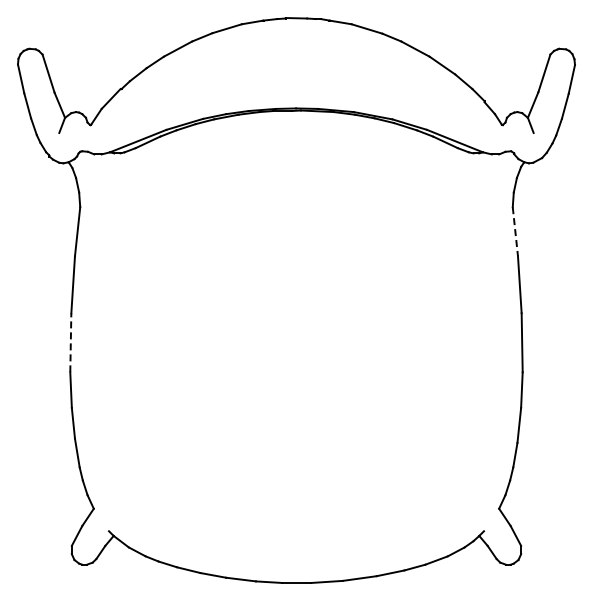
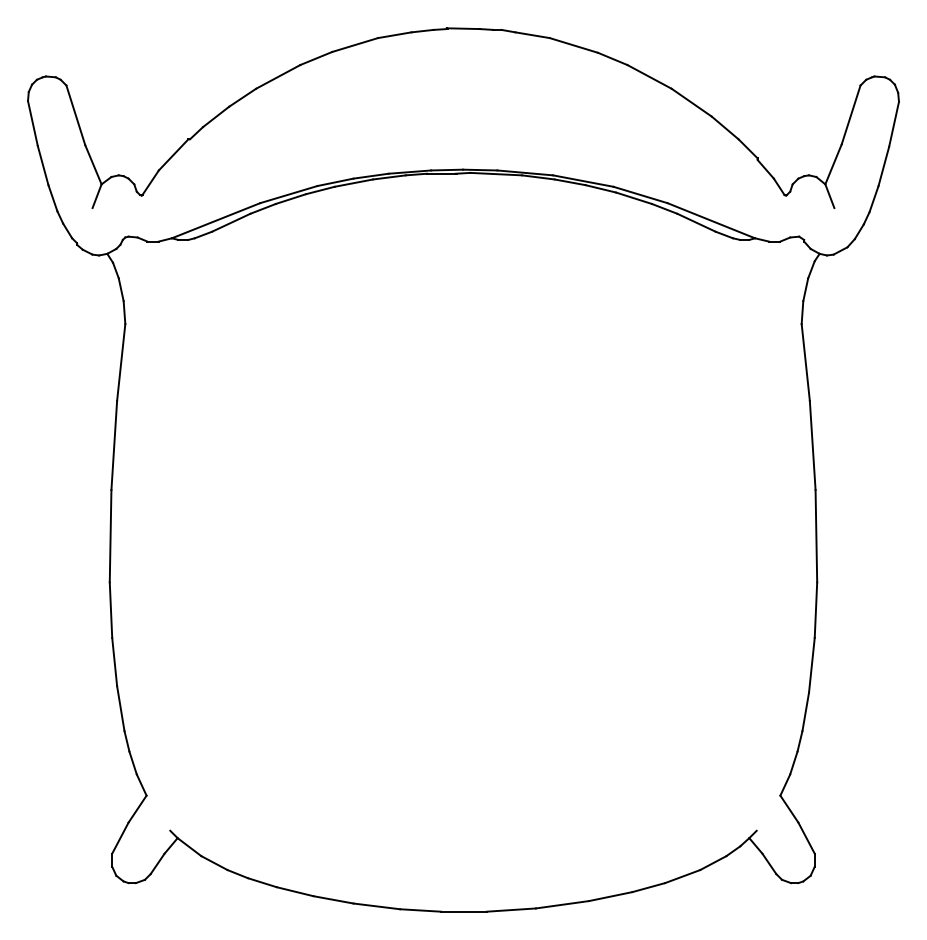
line: (515, 231) -> (805, 362), dashed -> solid
line: (70, 342) -> (110, 535), dashed -> solid

